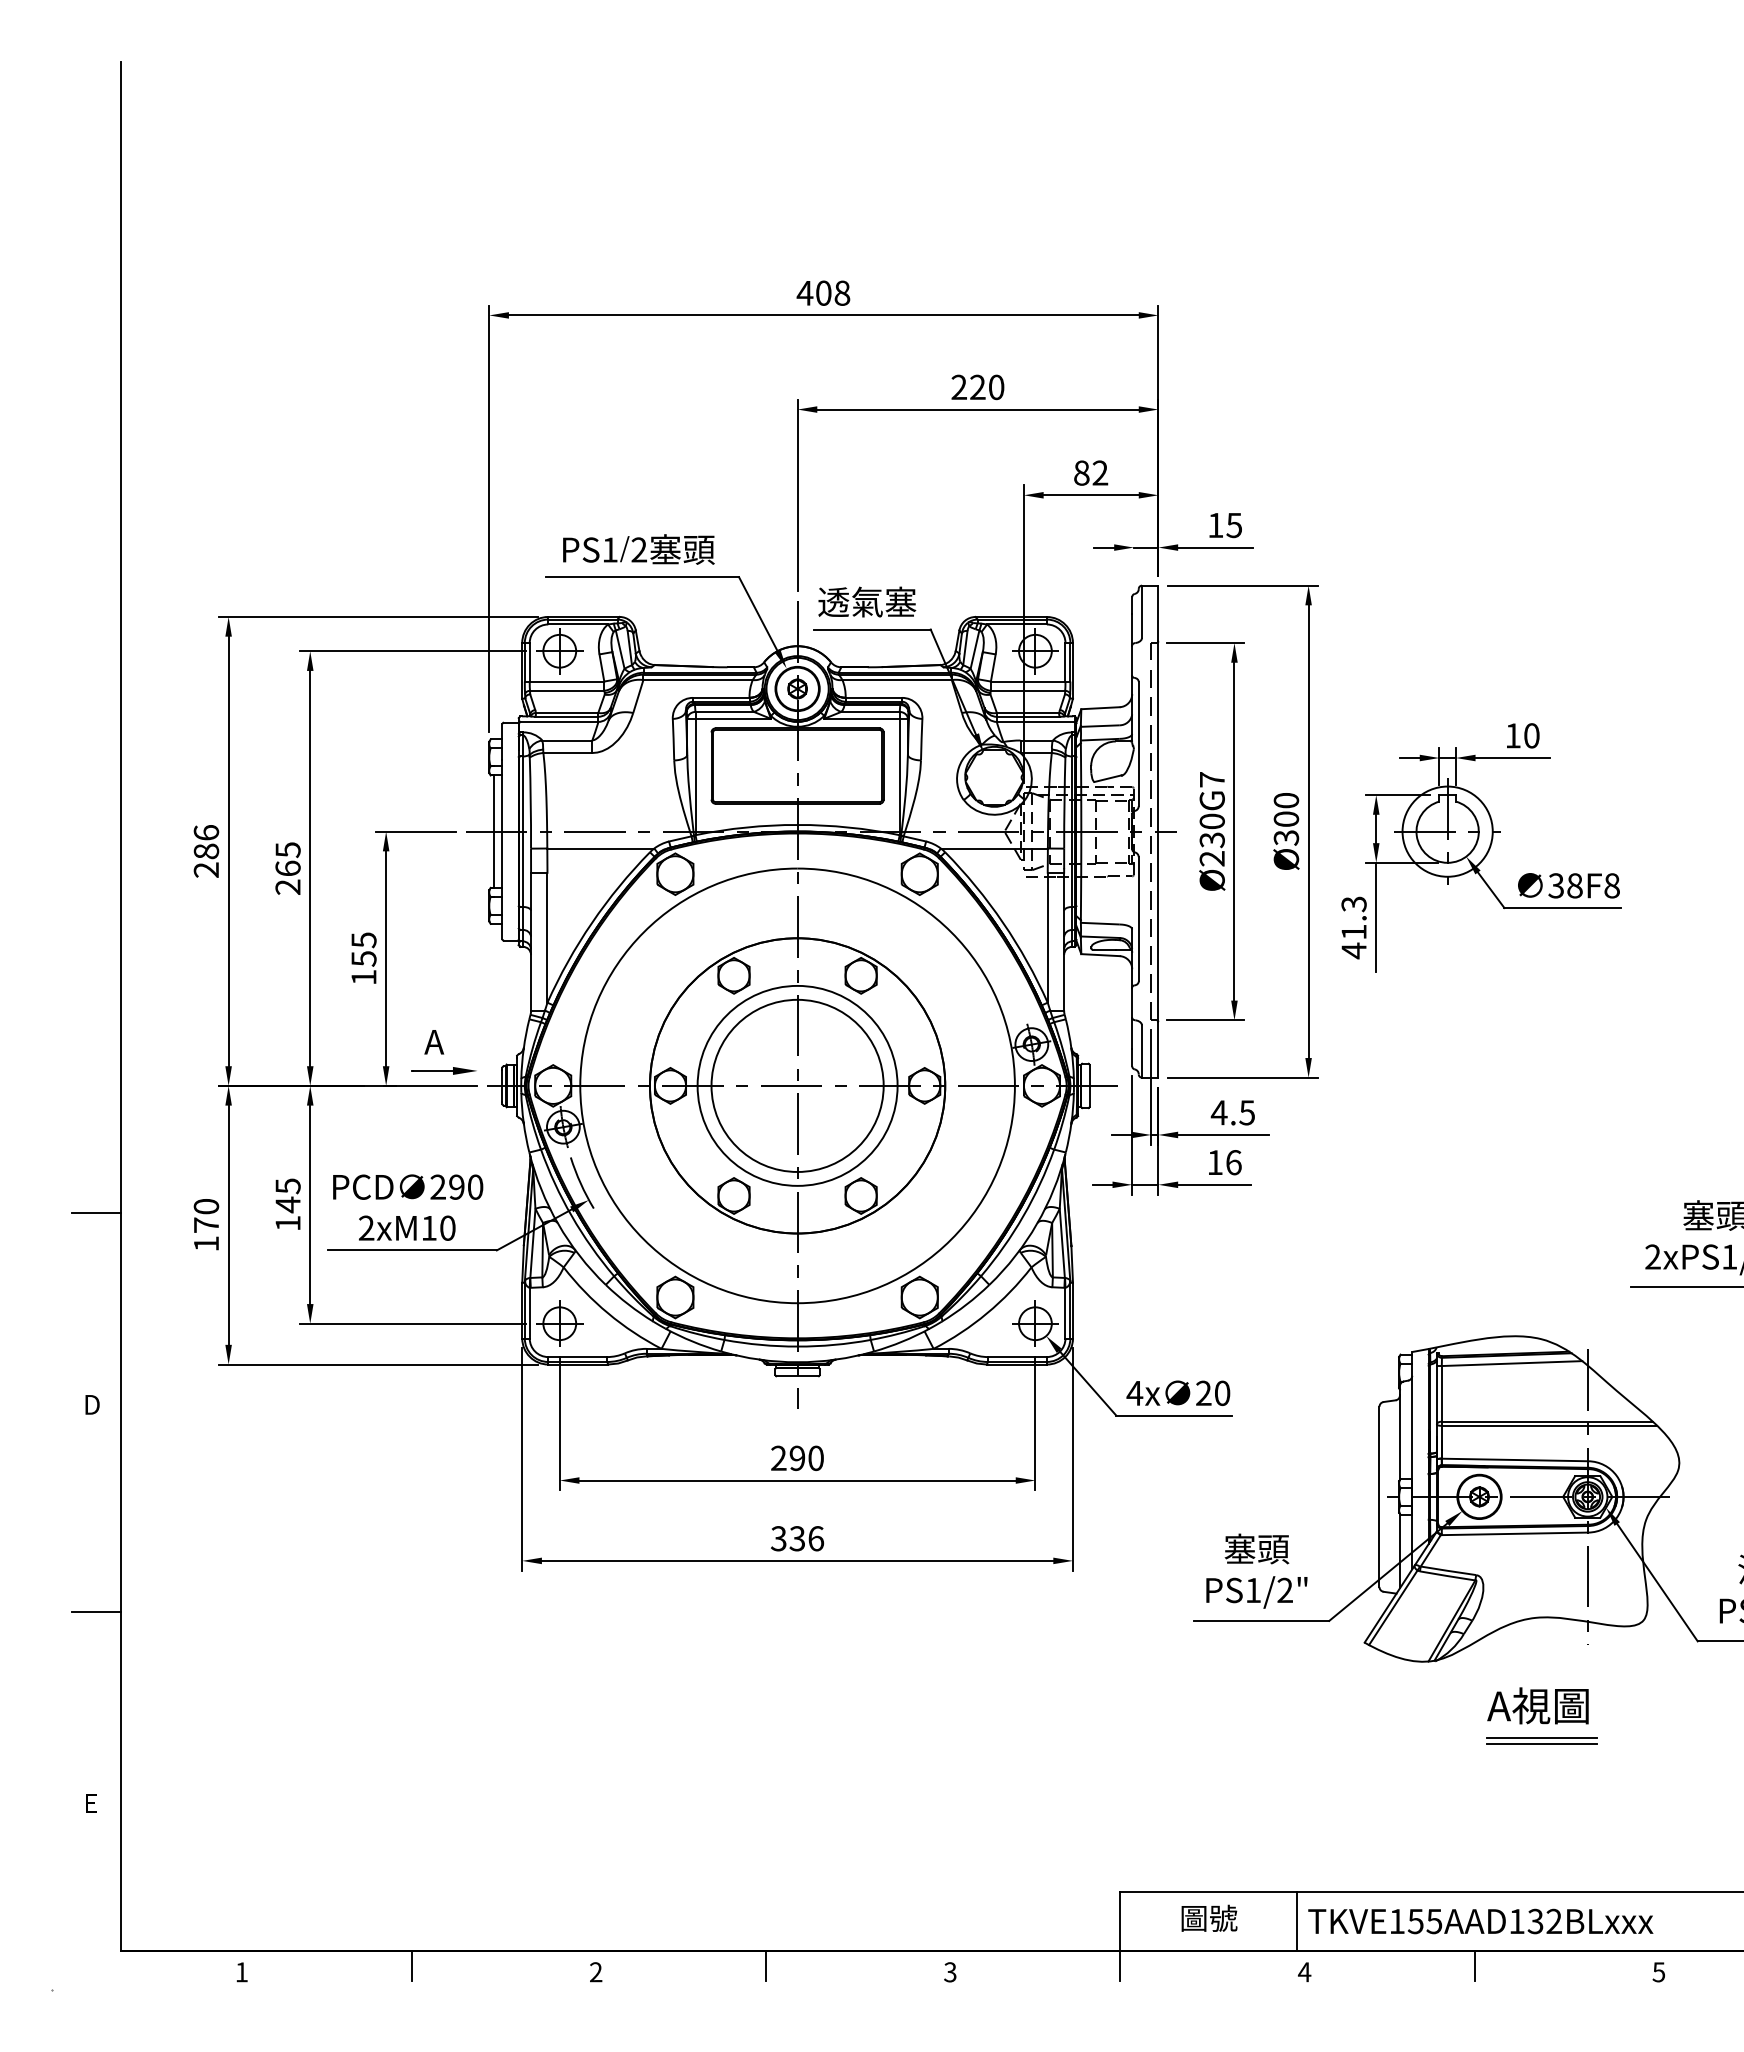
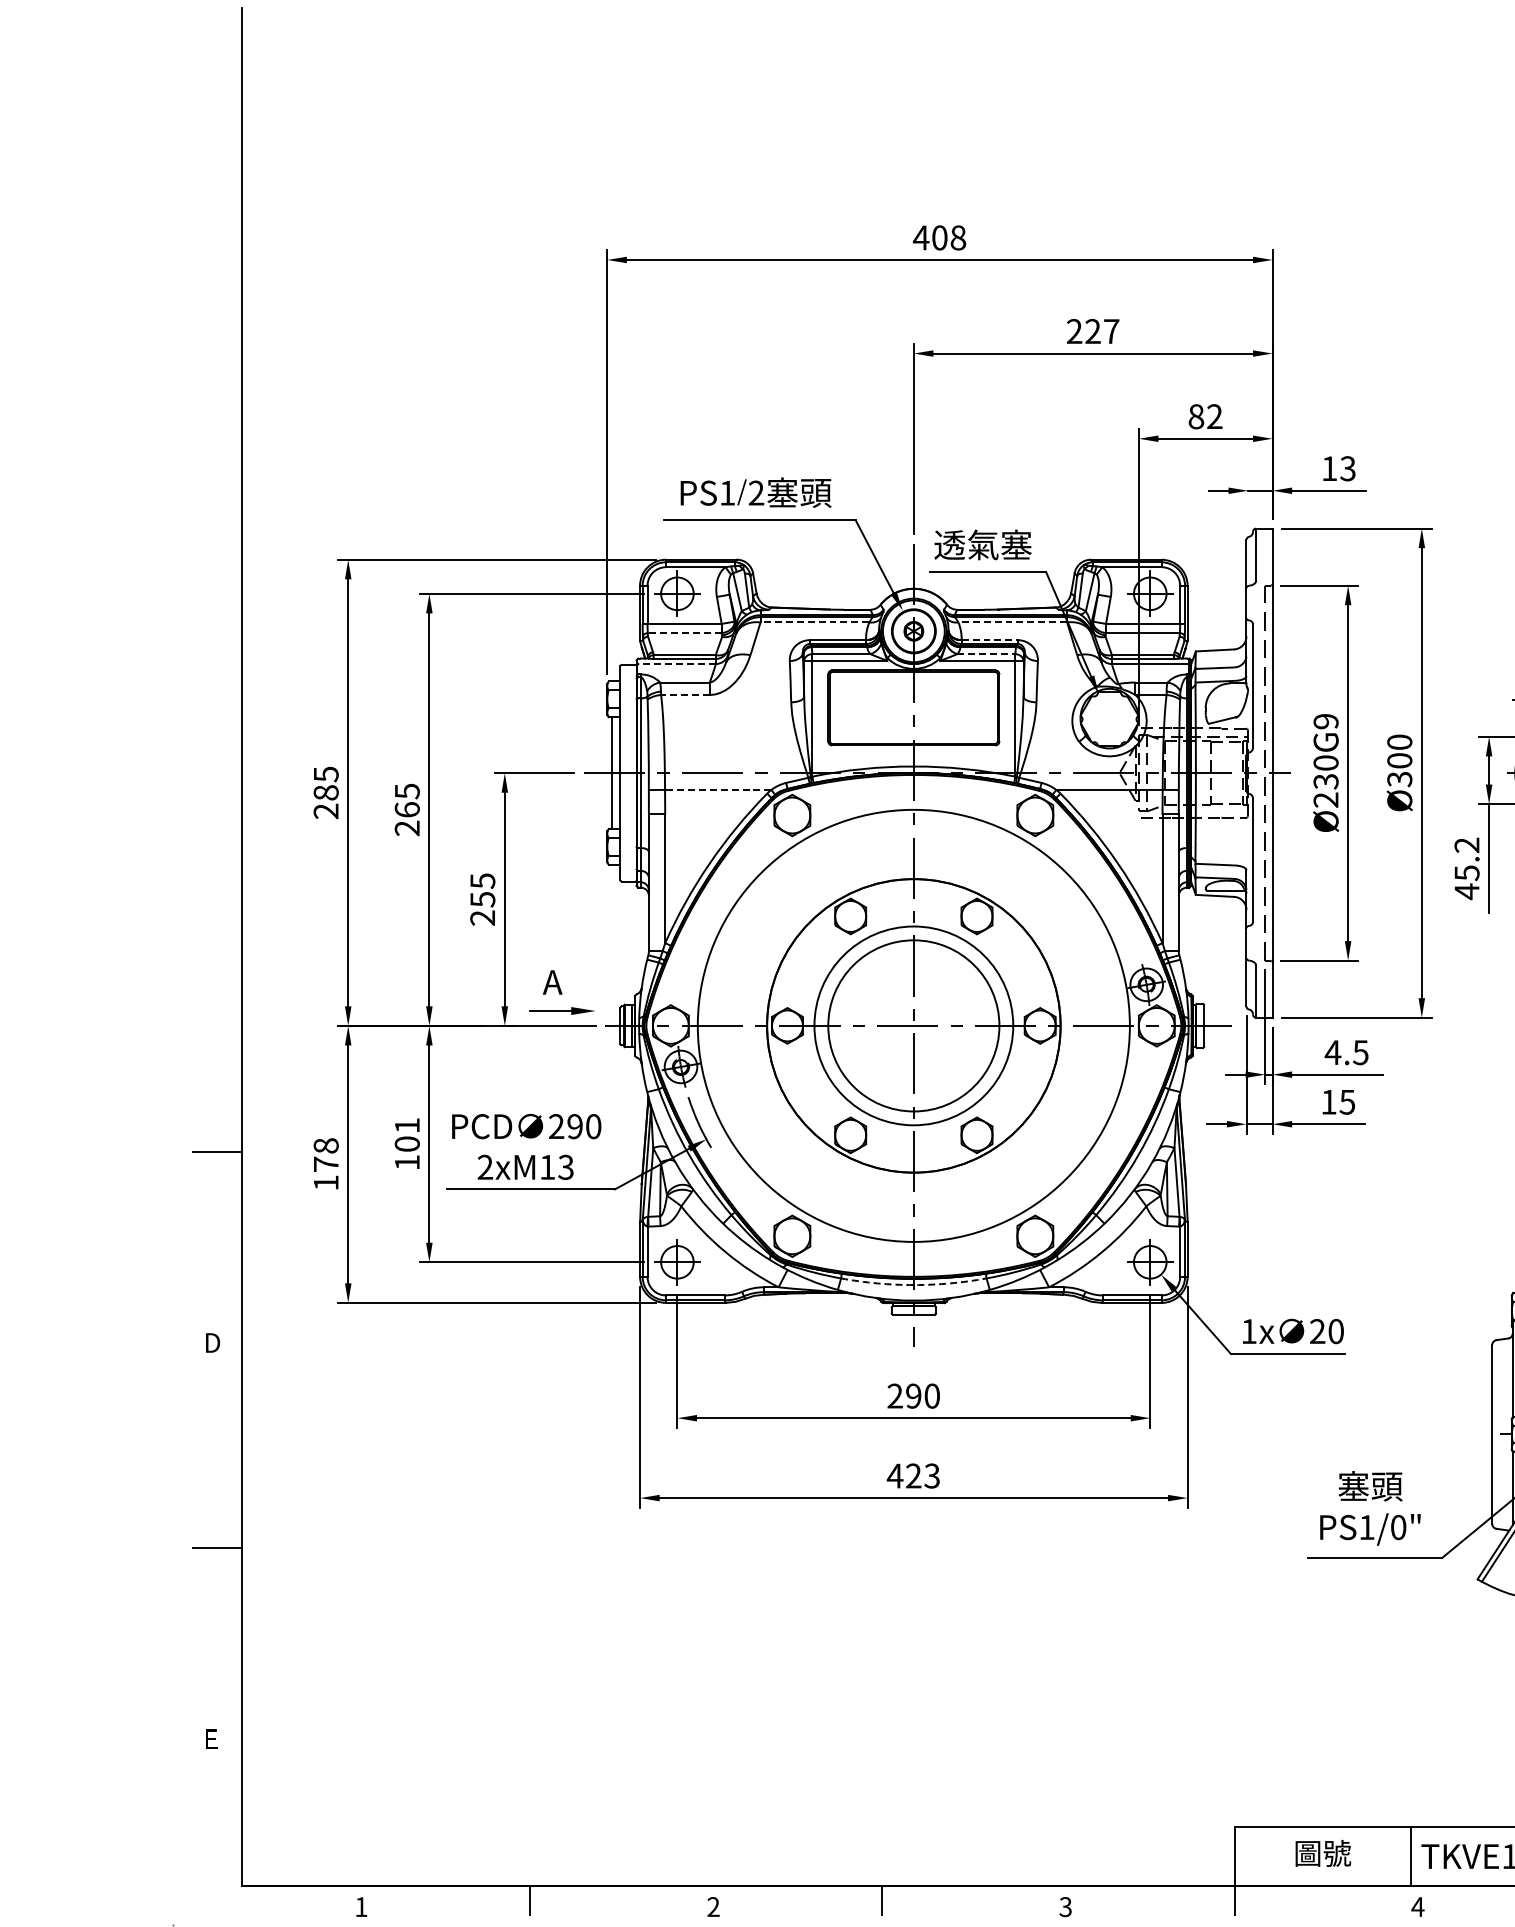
text: (996, 387) -> (1111, 331), 220 -> 227
text: (1234, 524) -> (1348, 467), 15 -> 13
line: (698, 680) -> (815, 622), solid -> dashed
line: (897, 680) -> (1013, 622), solid -> dashed
line: (566, 690) -> (684, 632), solid -> dashed
line: (874, 697) -> (990, 639), solid -> dashed
line: (871, 711) -> (987, 653), solid -> dashed
line: (559, 721) -> (677, 663), solid -> dashed
line: (567, 753) -> (685, 695), solid -> dashed
text: (1211, 779) -> (1325, 721), Ø230G7 -> Ø230G9
text: (206, 832) -> (326, 773), 286 -> 285
line: (600, 848) -> (717, 789), solid -> dashed
text: (1353, 918) -> (1466, 859), 41.3 -> 45.2
text: (363, 977) -> (482, 918), 155 -> 255
text: (1233, 1162) -> (1347, 1102), 16 -> 15
text: (287, 1195) -> (406, 1134), 145 -> 101
text: (206, 1206) -> (326, 1145), 170 -> 178
text: (447, 1227) -> (565, 1166), 2xM10 -> 2xM13
arc: (797, 1346) -> (913, 1284), solid -> dashed
text: (1134, 1393) -> (1248, 1331), 4x -> 1x
text: (797, 1538) -> (913, 1475), 336 -> 423
text: (1284, 1590) -> (1397, 1527), PS1/2" -> PS1/0"

